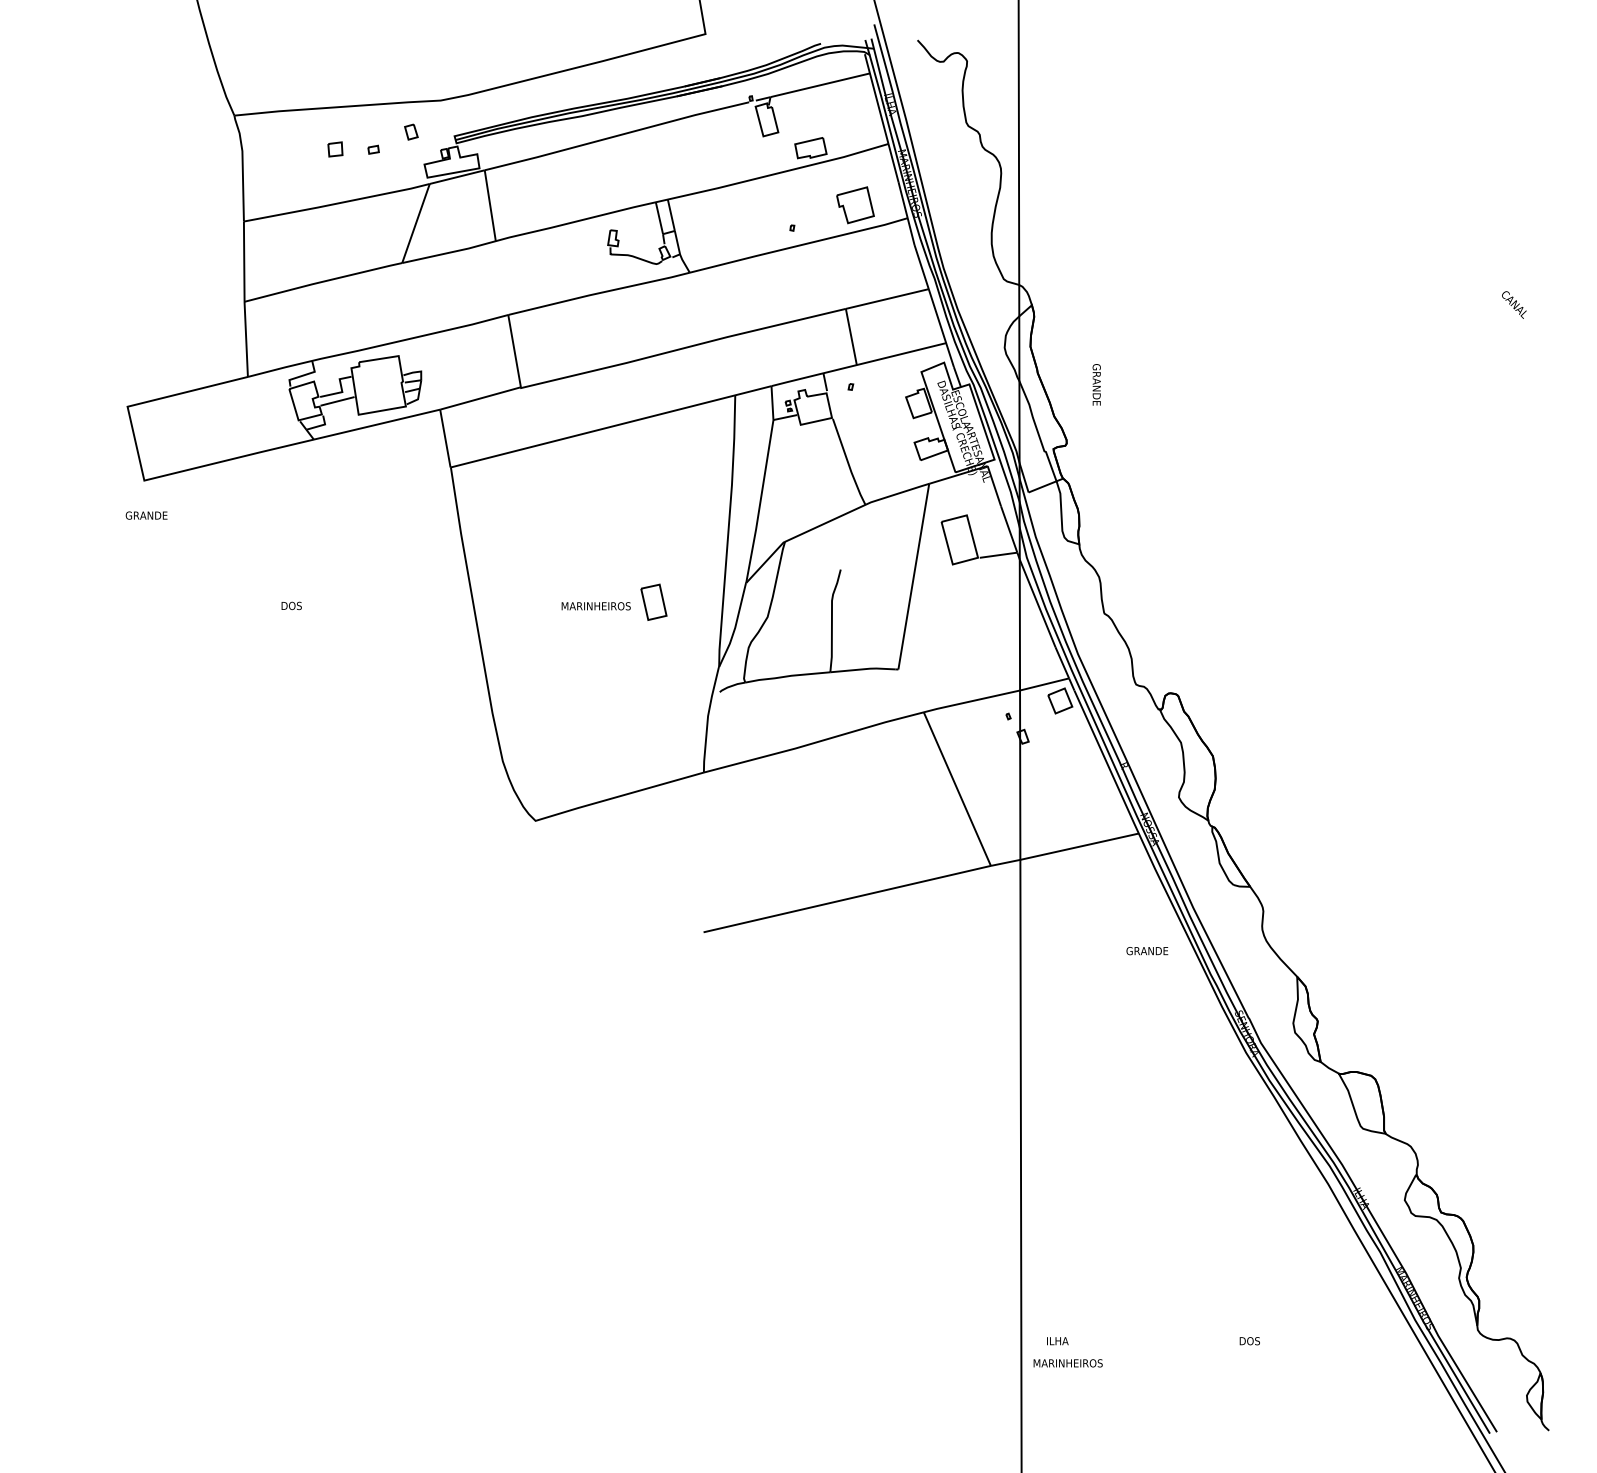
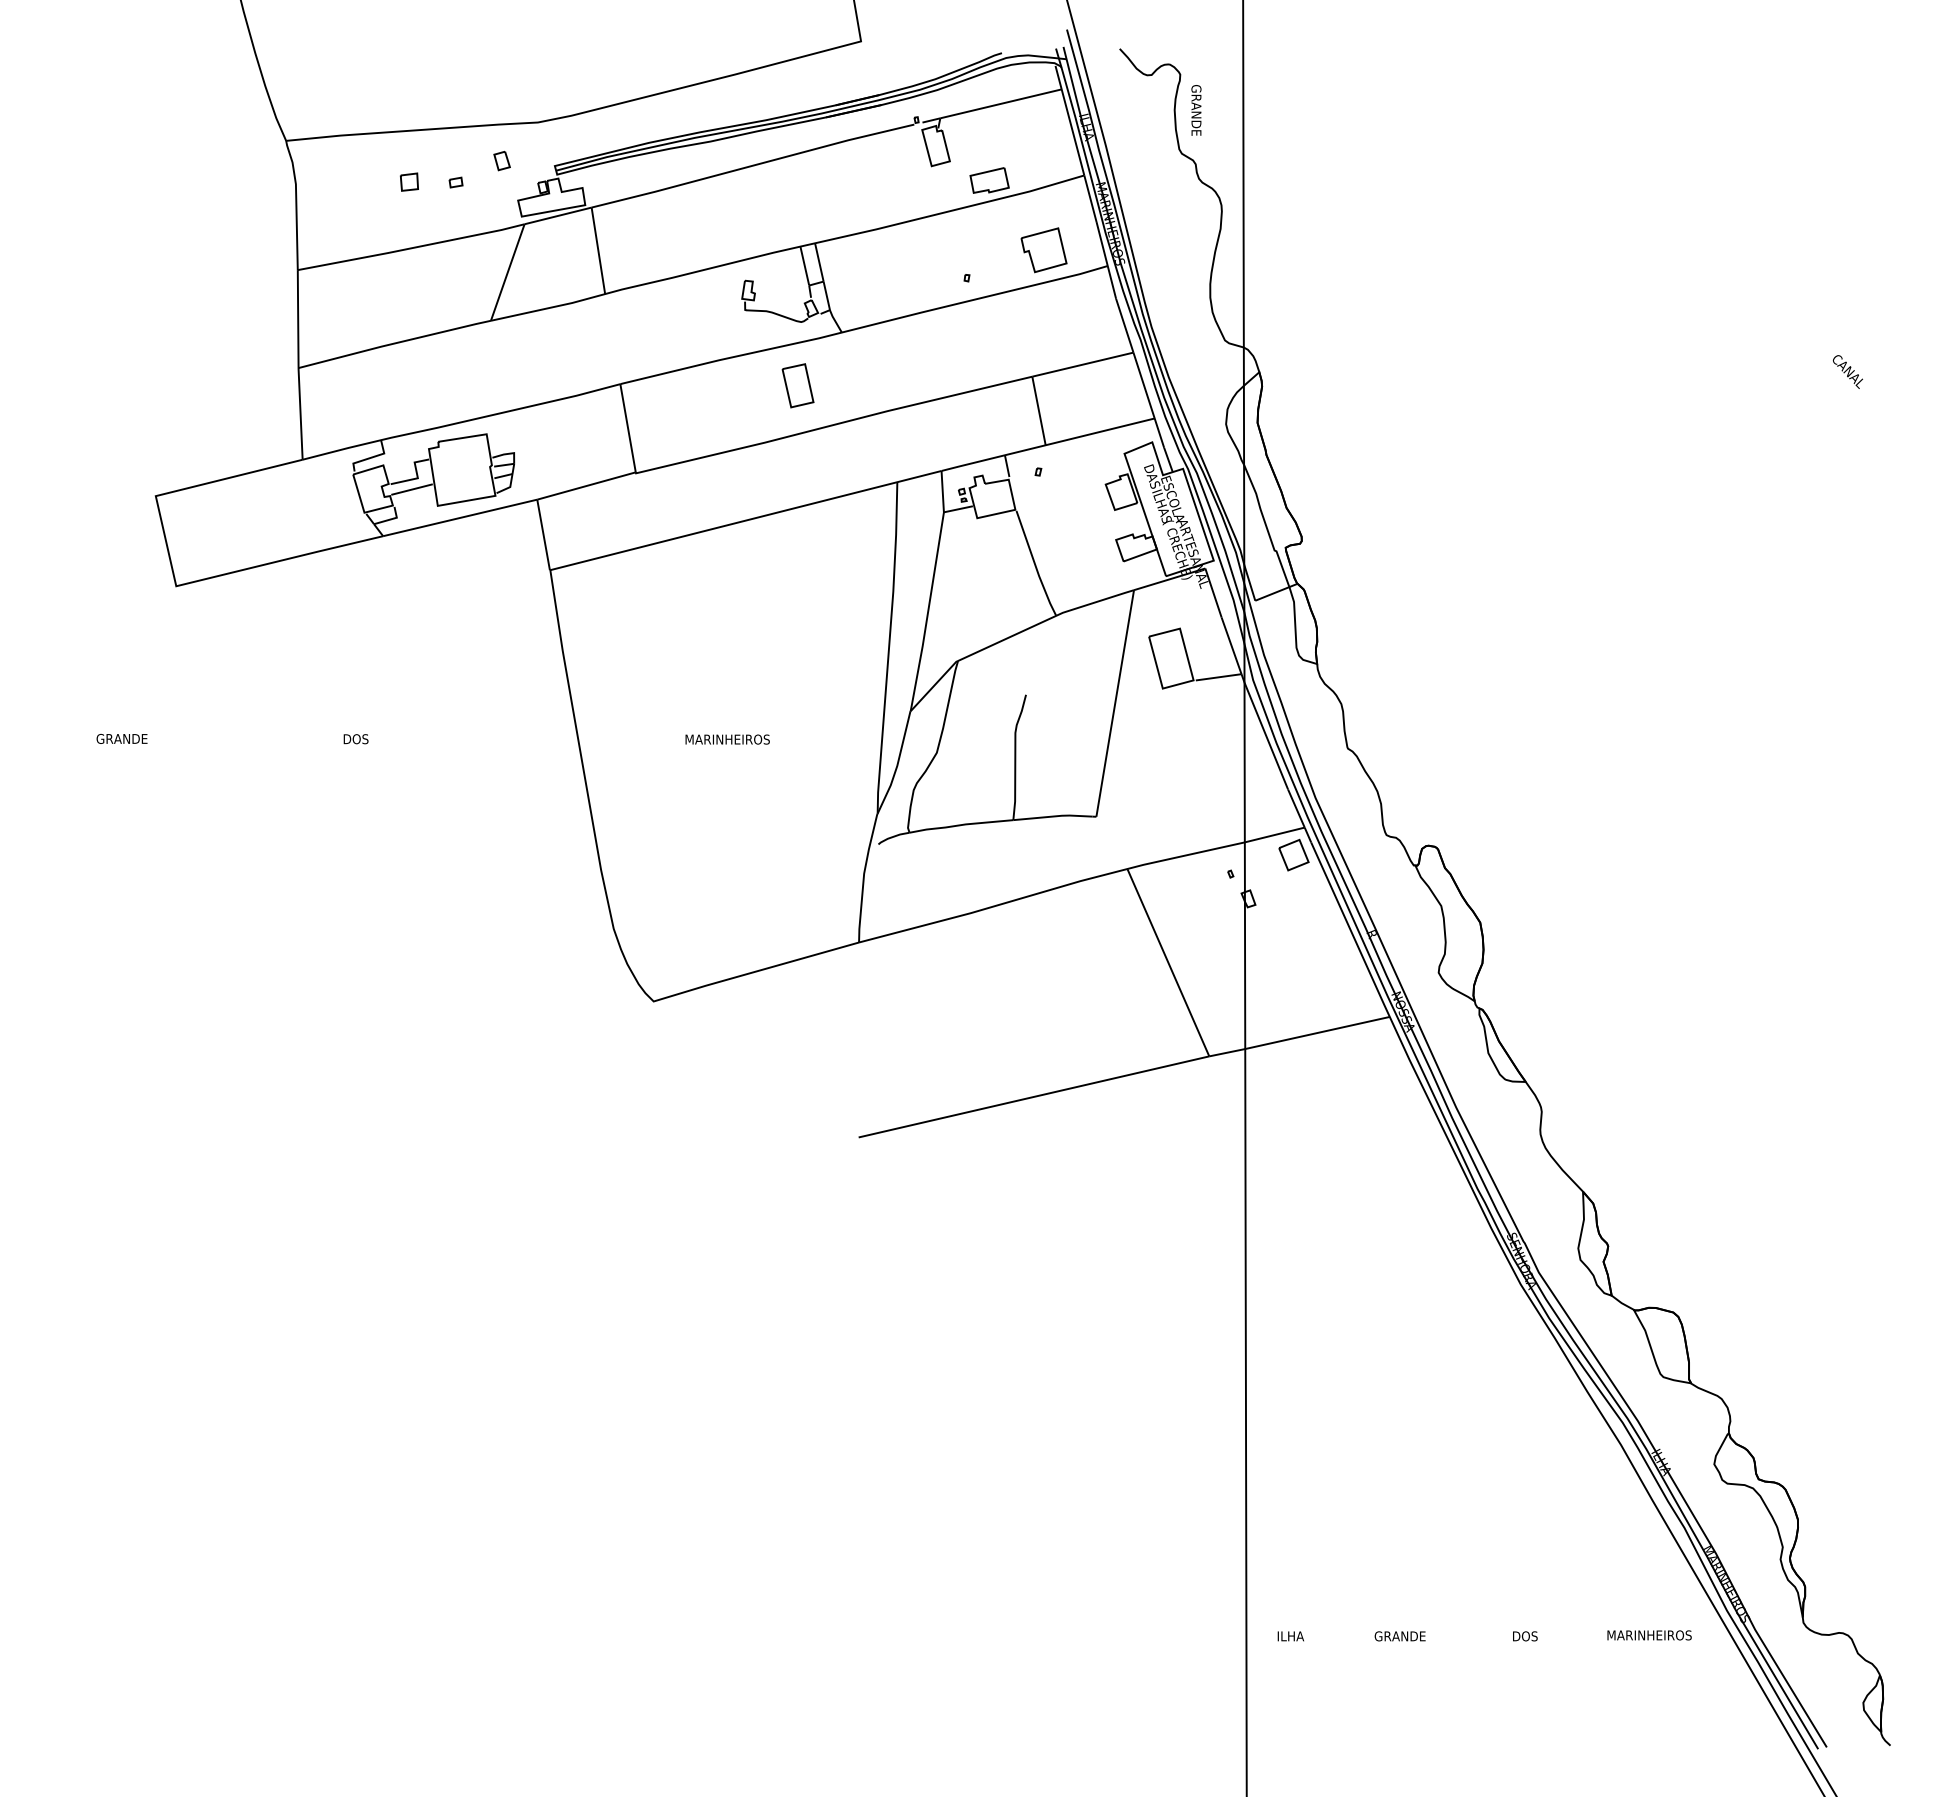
text: (1096, 384) -> (1196, 110), moved
text: (146, 515) -> (121, 738), moved
part: (653, 602) -> (797, 385), moved
text: (1146, 951) -> (1399, 1636), moved
text: (1068, 1363) -> (1649, 1635), moved

